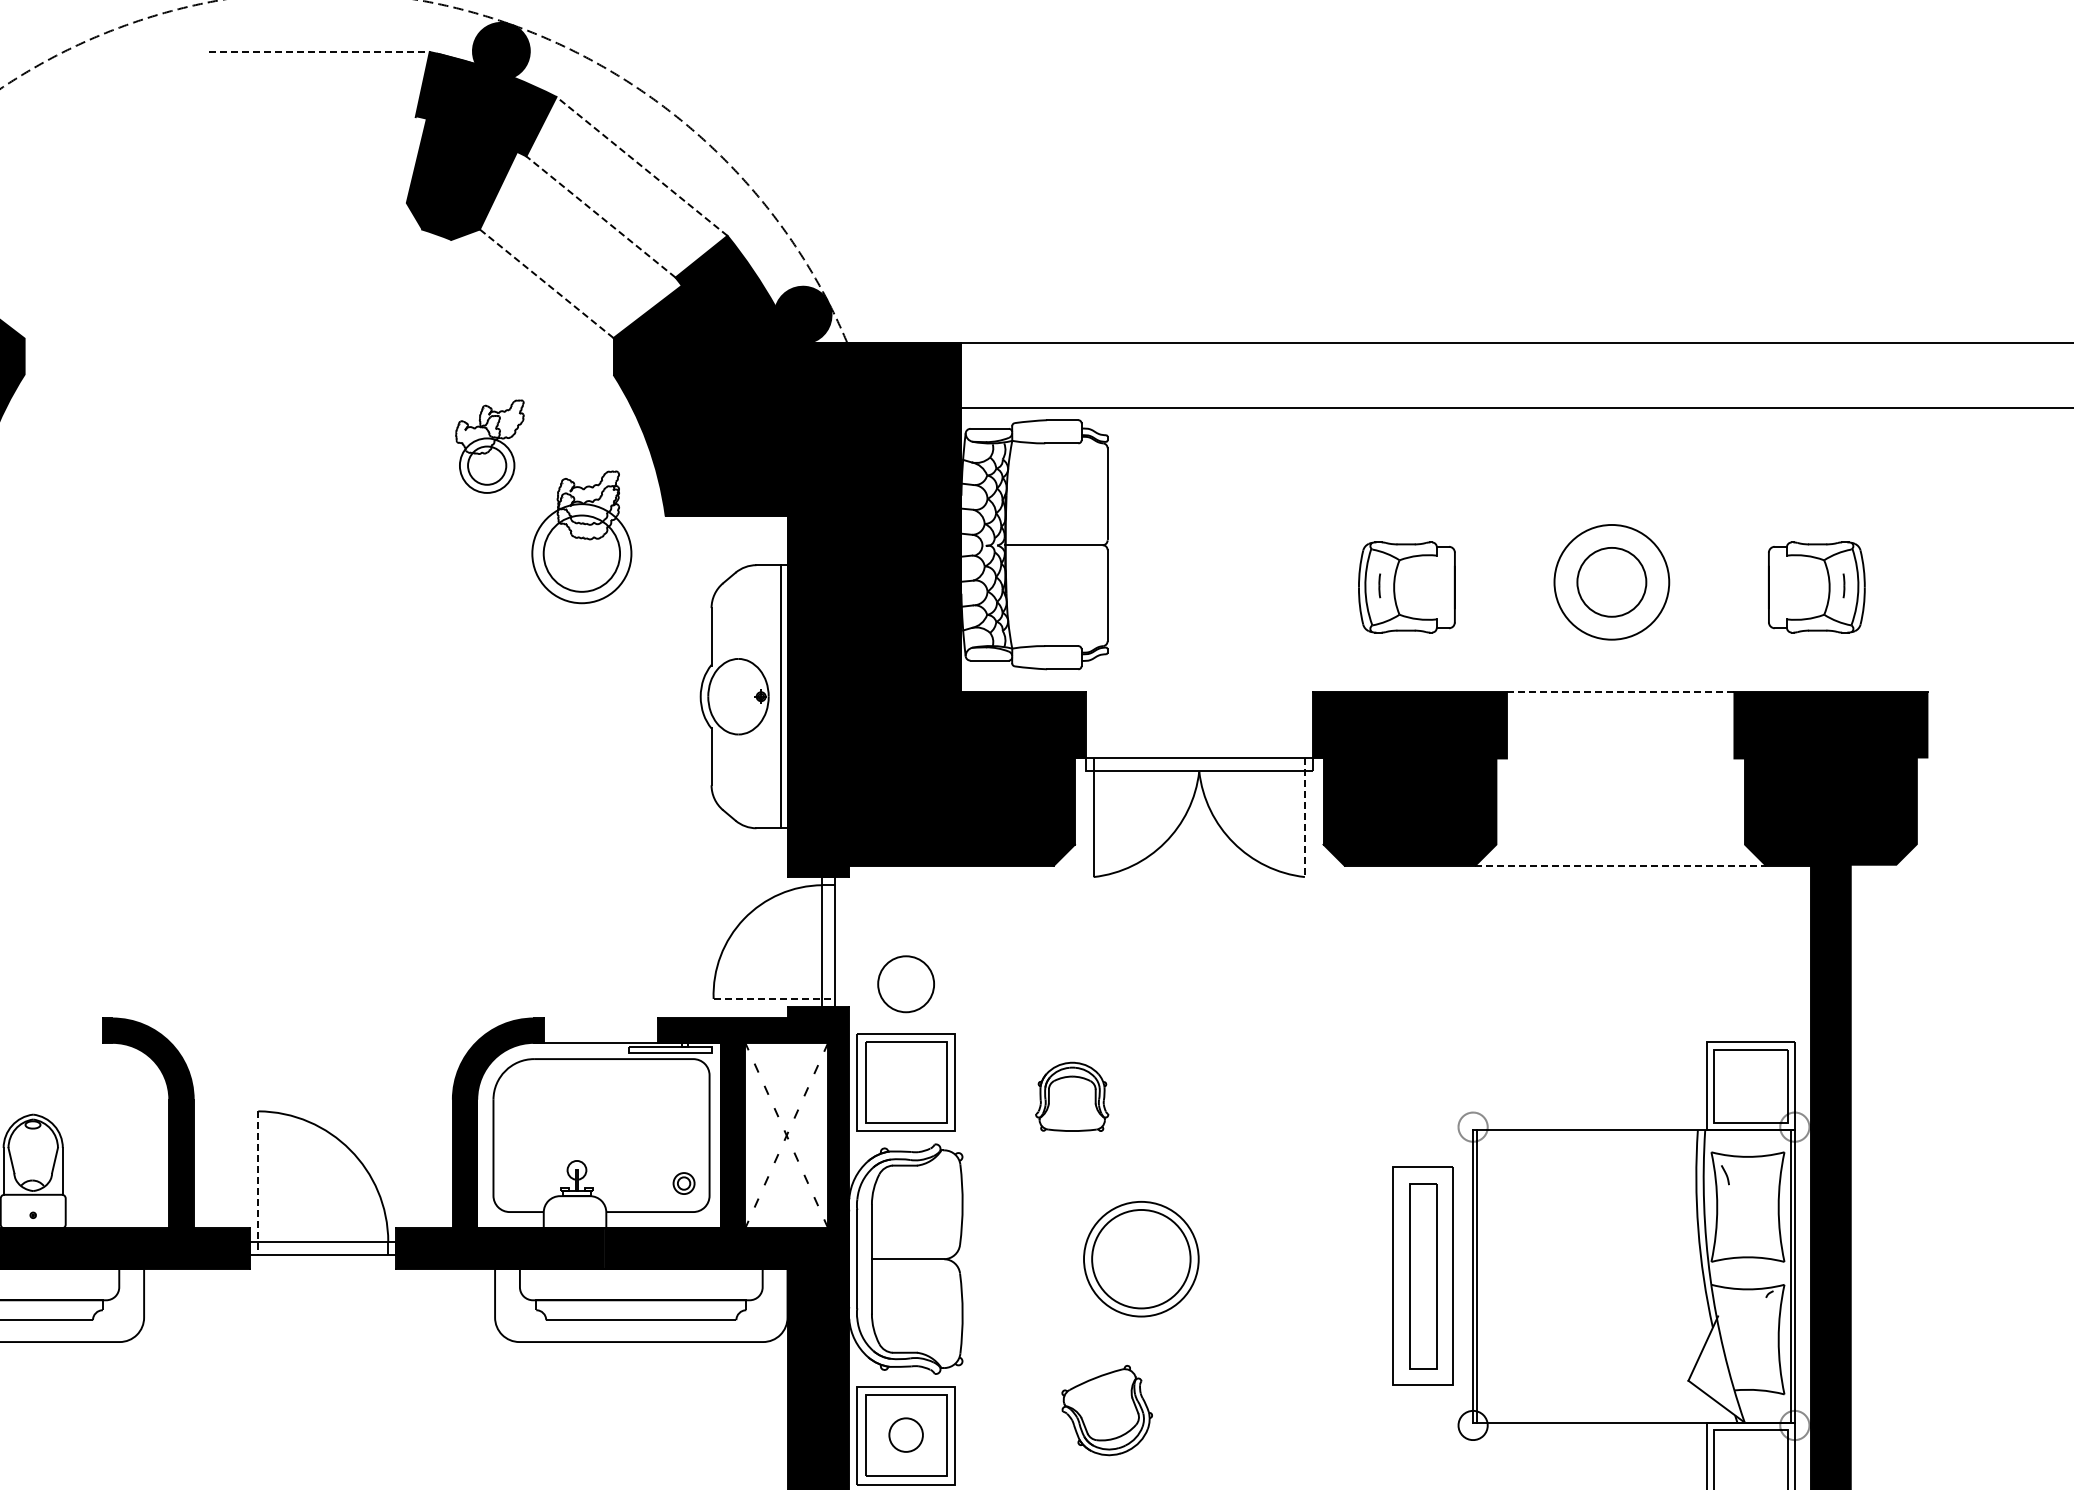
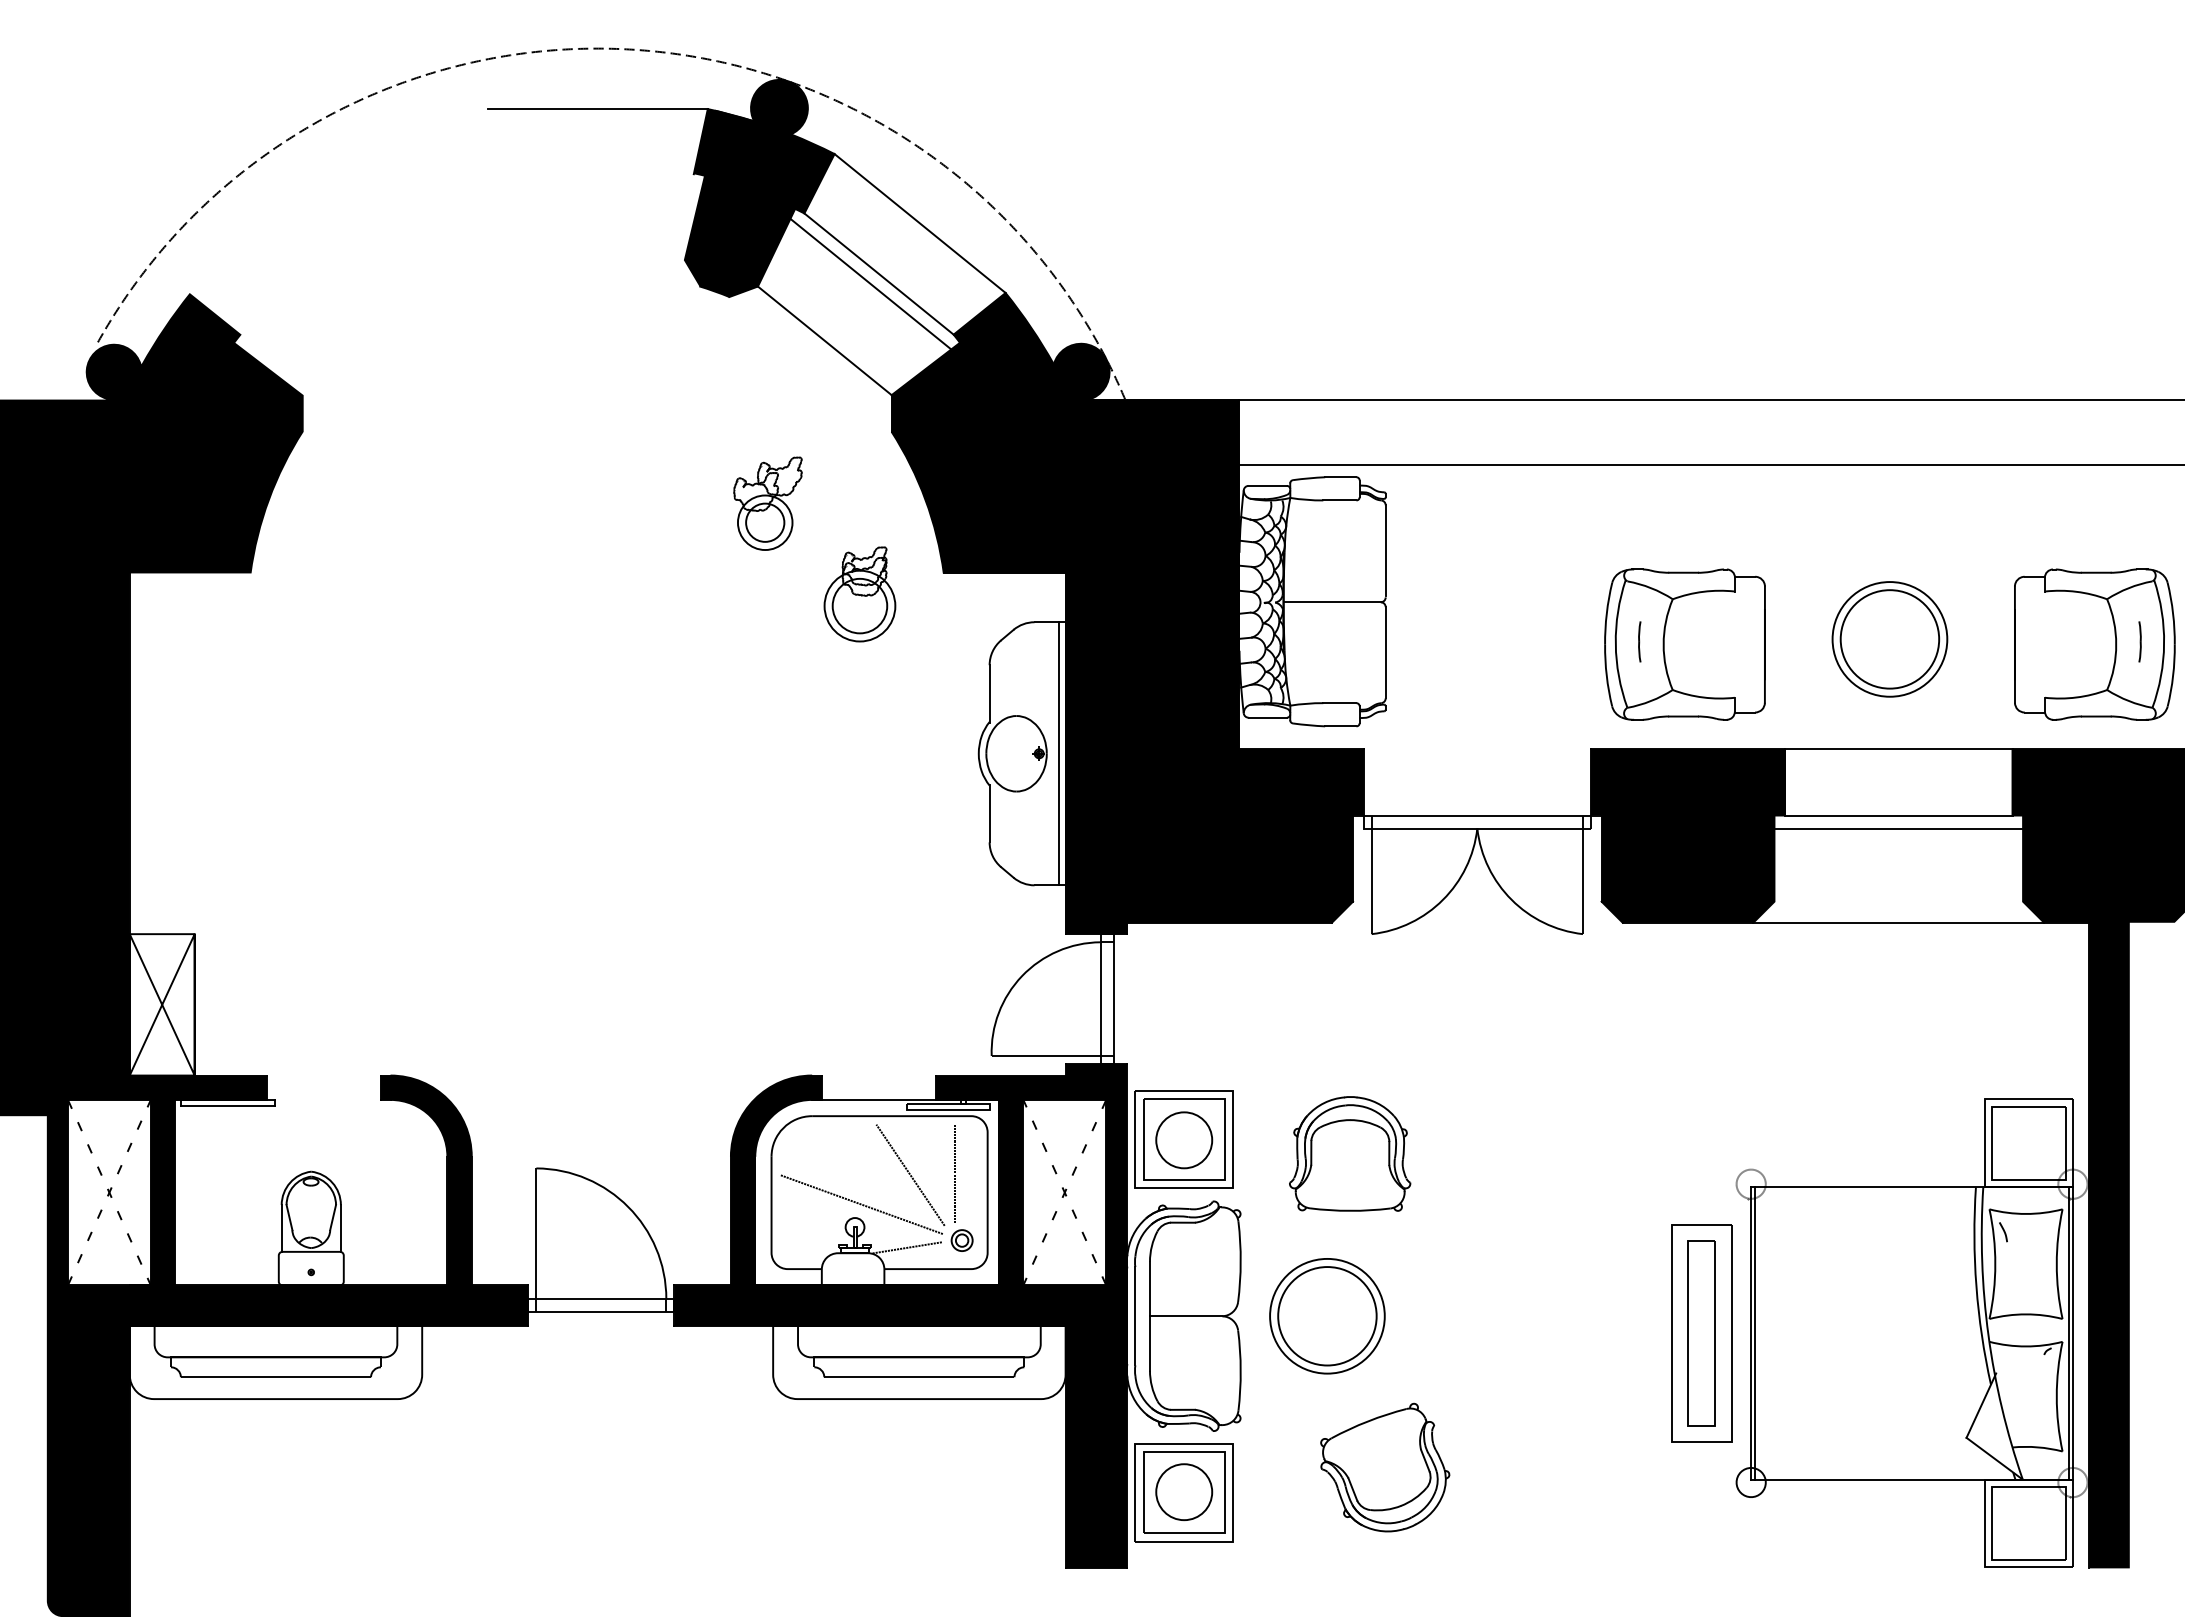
line: (320, 52) -> (598, 109), dashed -> solid
line: (641, 166) -> (919, 223), dashed -> solid
line: (600, 216) -> (878, 273), dashed -> solid
line: (592, 226) -> (870, 283), added
line: (546, 283) -> (824, 340), dashed -> solid
part: (581, 537) -> (859, 594), size x0.71
circle: (1611, 582) -> (1889, 639), size x1.43
part: (1406, 587) -> (1684, 644), size x1.67
part: (1816, 587) -> (2094, 644), size x1.67
line: (1620, 691) -> (1898, 748), dashed -> solid
line: (1620, 758) -> (1898, 815), added
line: (1620, 771) -> (1898, 828), added
line: (1304, 818) -> (1582, 875), dashed -> solid
line: (1621, 865) -> (1899, 922), dashed -> solid
circle: (906, 984) -> (1184, 1140), moved
line: (774, 999) -> (1052, 1056), dashed -> solid
part: (1072, 1096) -> (1350, 1153), size x1.67
line: (676, 1116) -> (954, 1173), added
line: (632, 1117) -> (910, 1174), added
line: (583, 1147) -> (861, 1204), added
line: (258, 1183) -> (536, 1240), dashed -> solid
line: (628, 1190) -> (906, 1247), added
part: (1141, 1259) -> (1327, 1316), moved
part: (1107, 1410) -> (1385, 1467), size x1.43
circle: (906, 1435) -> (1184, 1492), size x1.67

